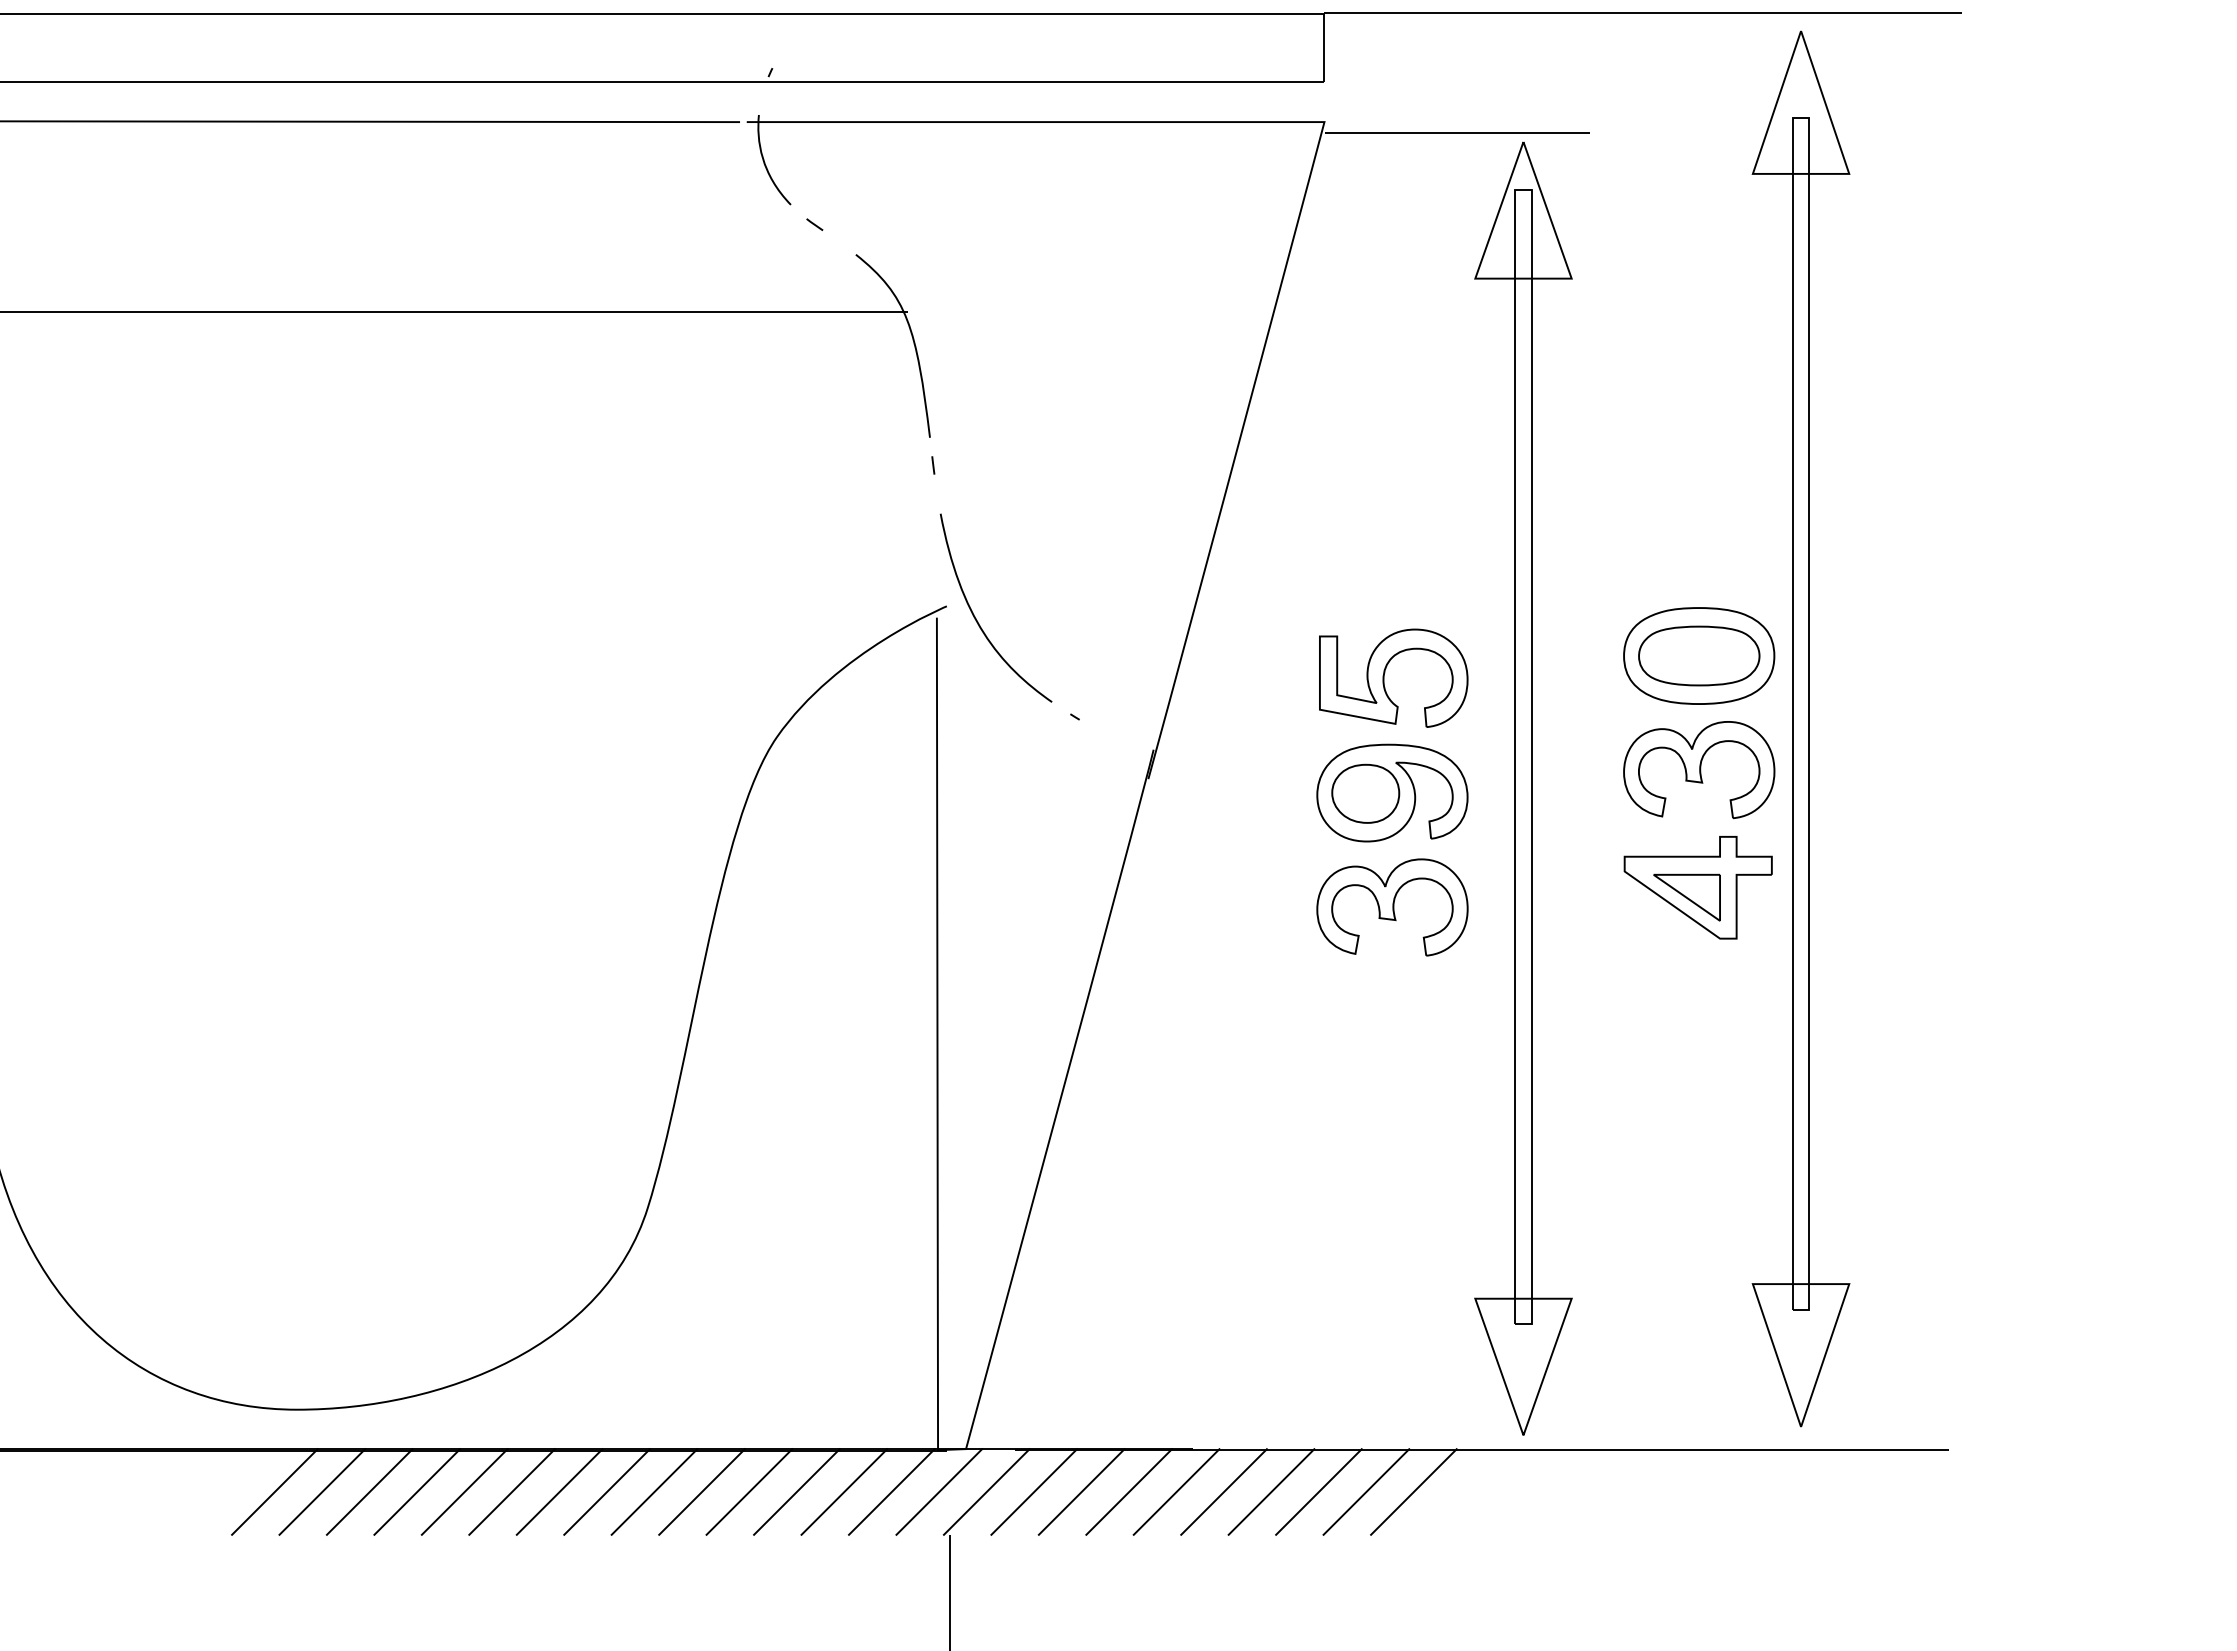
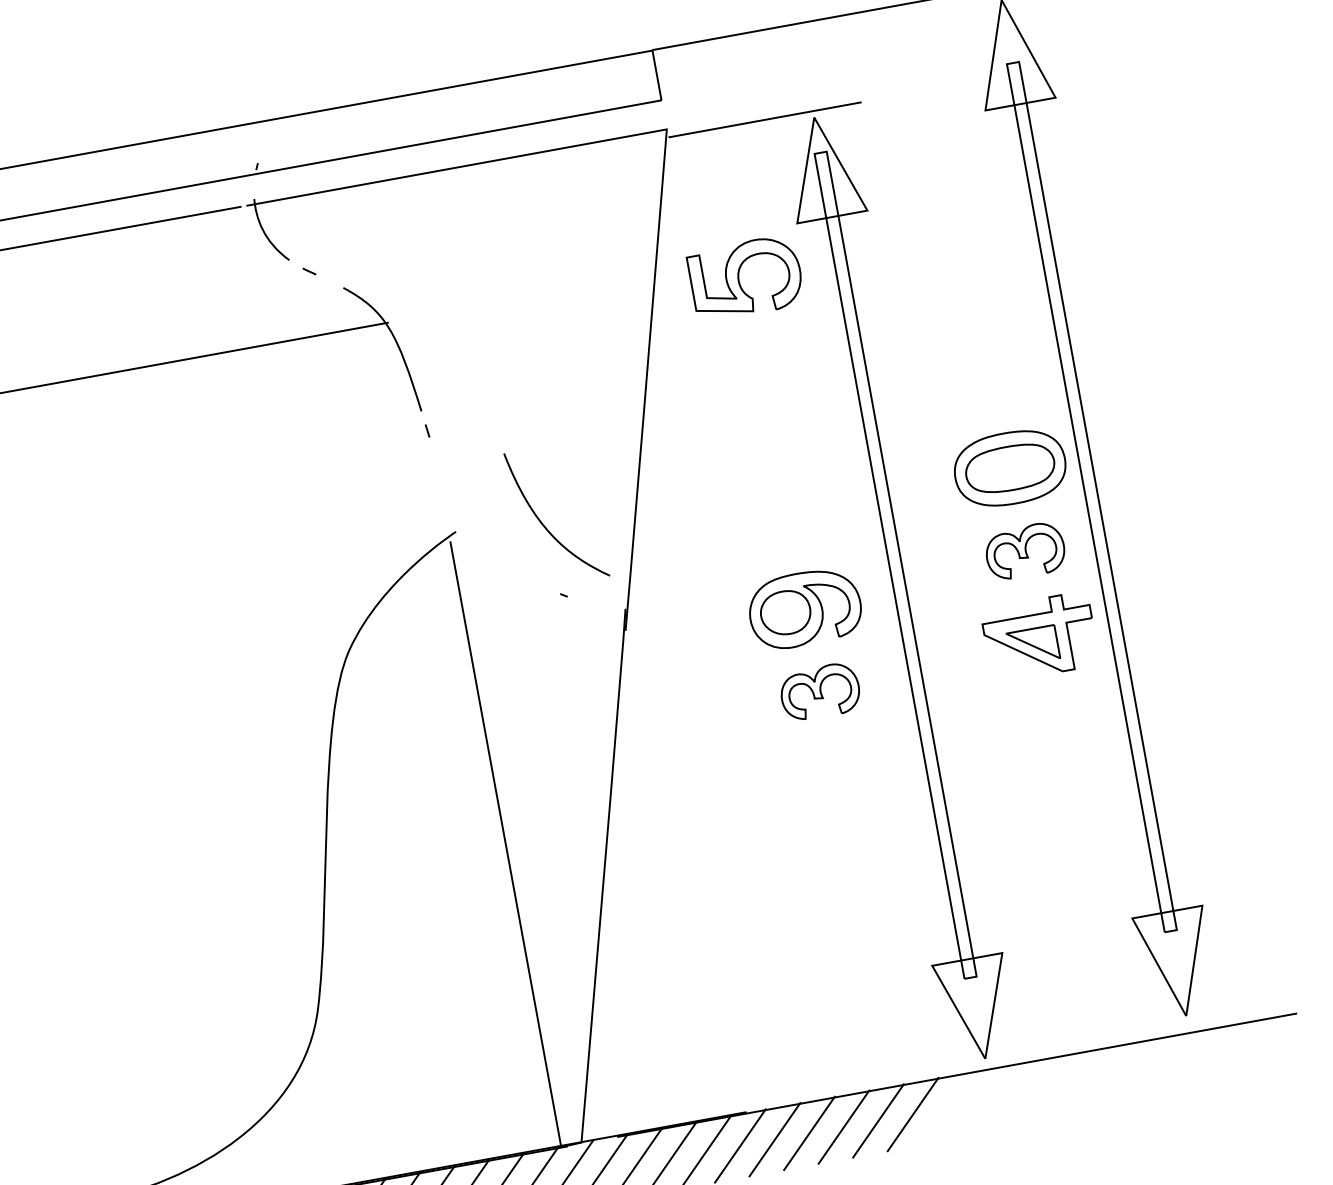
curve: (975, 616) -> (543, 523), moved
part: (1384, 677) -> (739, 278), moved
part: (1699, 770) -> (1025, 551), size x0.7
part: (1392, 907) -> (820, 692), size x0.7

